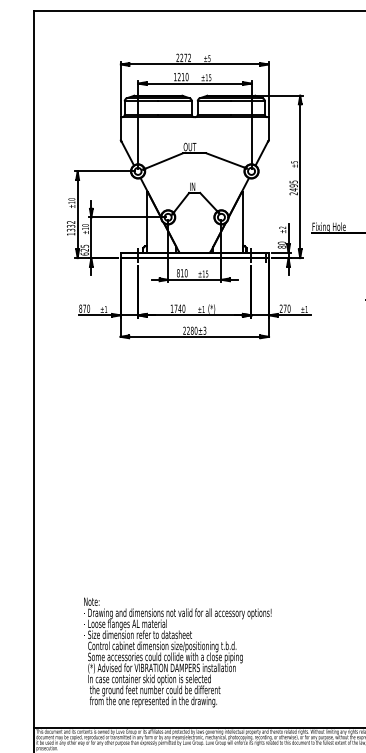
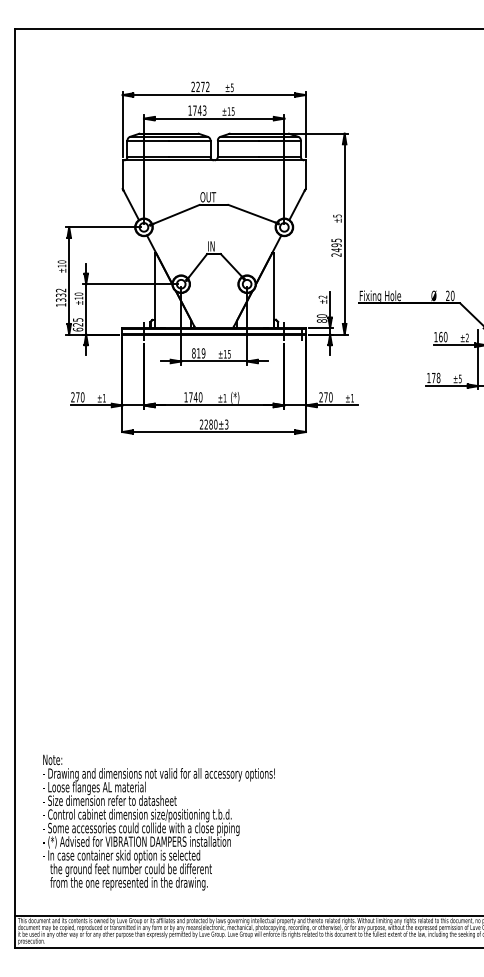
text: (182, 76) -> (199, 110), 1210 -> 1743
text: (186, 273) -> (203, 353), 810 -> 819
text: (80, 308) -> (72, 397), 870 -> 270
text: (177, 652) -> (158, 822), moved

